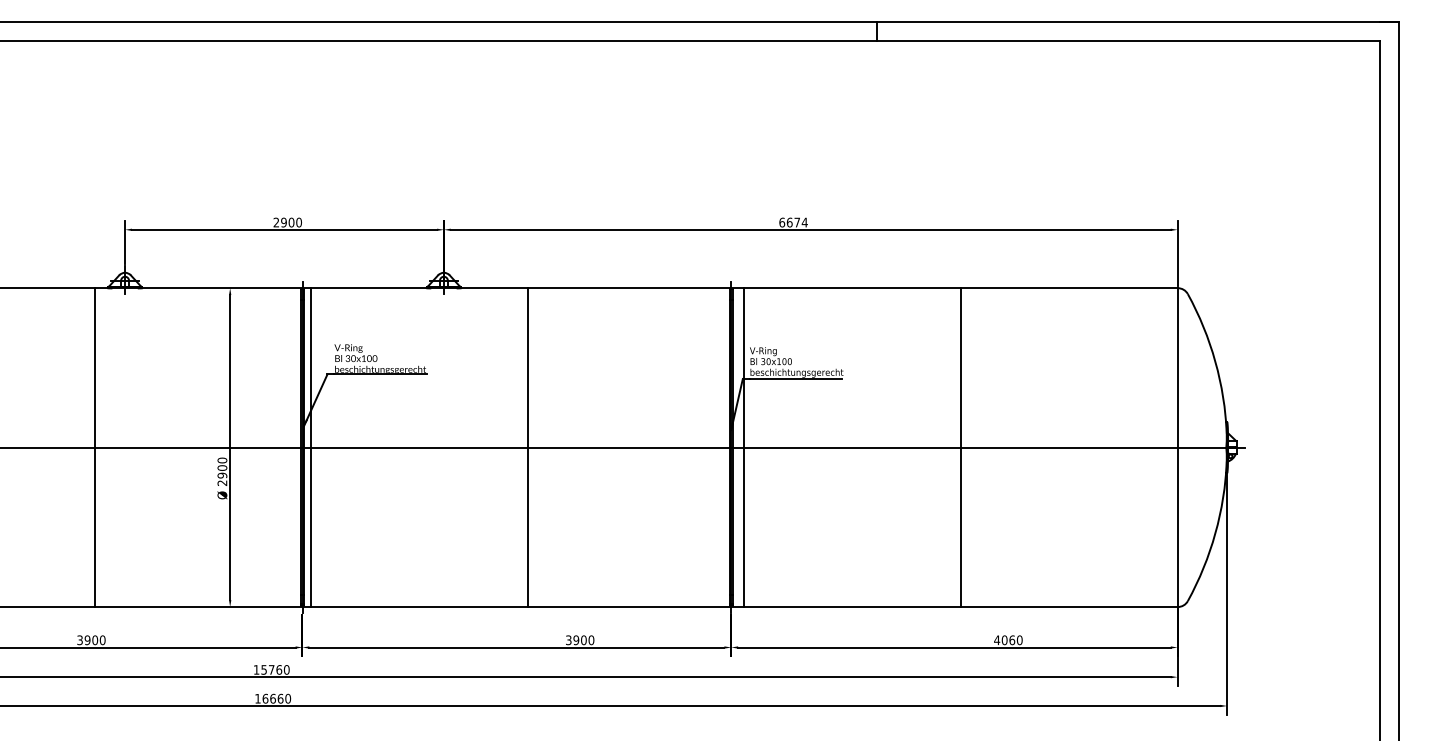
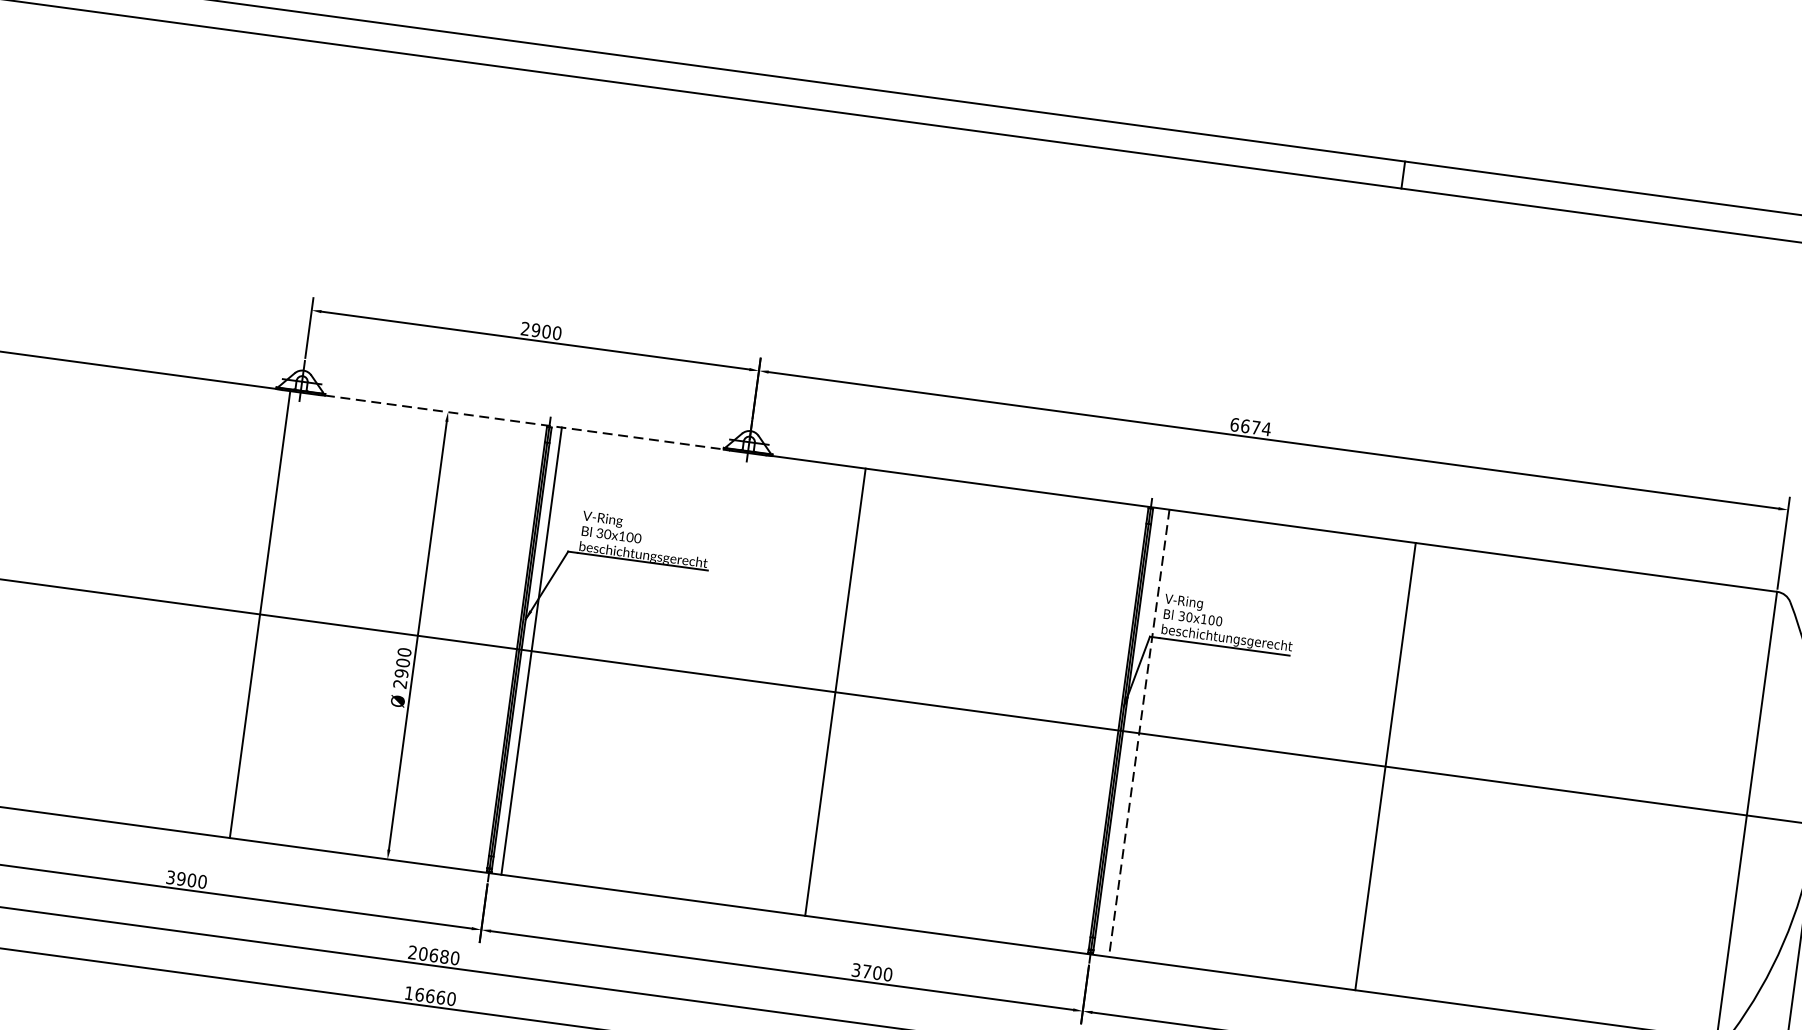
line: (285, 288) -> (525, 423), solid -> dashed
line: (94, 447) -> (259, 614), moved
line: (961, 447) -> (1386, 766), moved
line: (744, 448) -> (1139, 734), solid -> dashed
text: (576, 640) -> (867, 972), 3900 -> 3700
text: (267, 669) -> (428, 954), 15760 -> 20680

